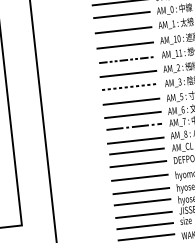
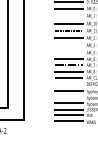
line: (122, 30) -> (68, 16), removed
line: (128, 86) -> (68, 44), removed
line: (130, 102) -> (68, 52), removed
line: (137, 163) -> (68, 83), removed
line: (140, 191) -> (68, 97), removed

